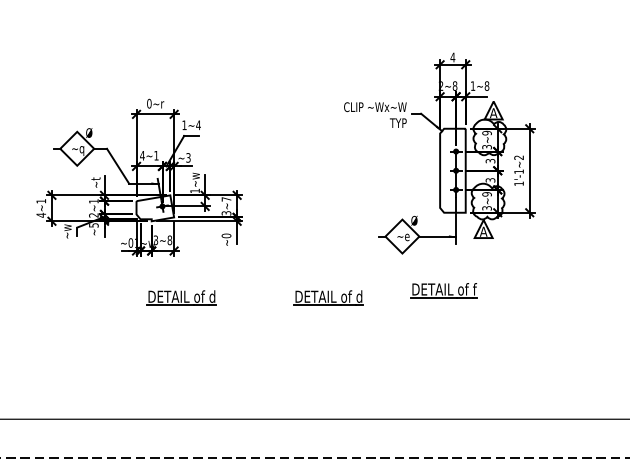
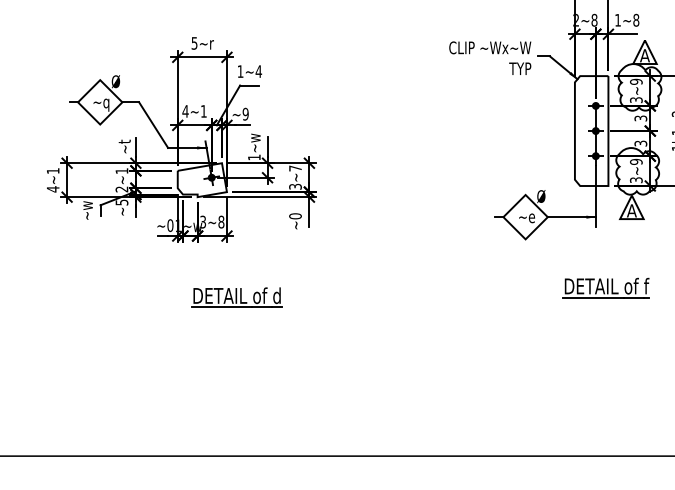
text: (149, 103) -> (194, 43), 0~r -> 5~r
text: (188, 157) -> (245, 113), ~3 -> ~9
part: (443, 290) -> (605, 287), moved
part: (328, 297) -> (428, 296), removed

